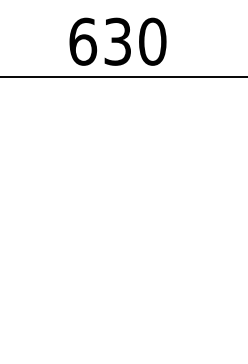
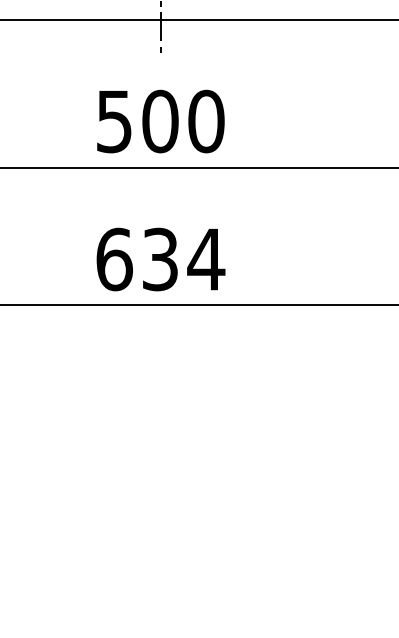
text: (152, 41) -> (206, 259), 630 -> 634

